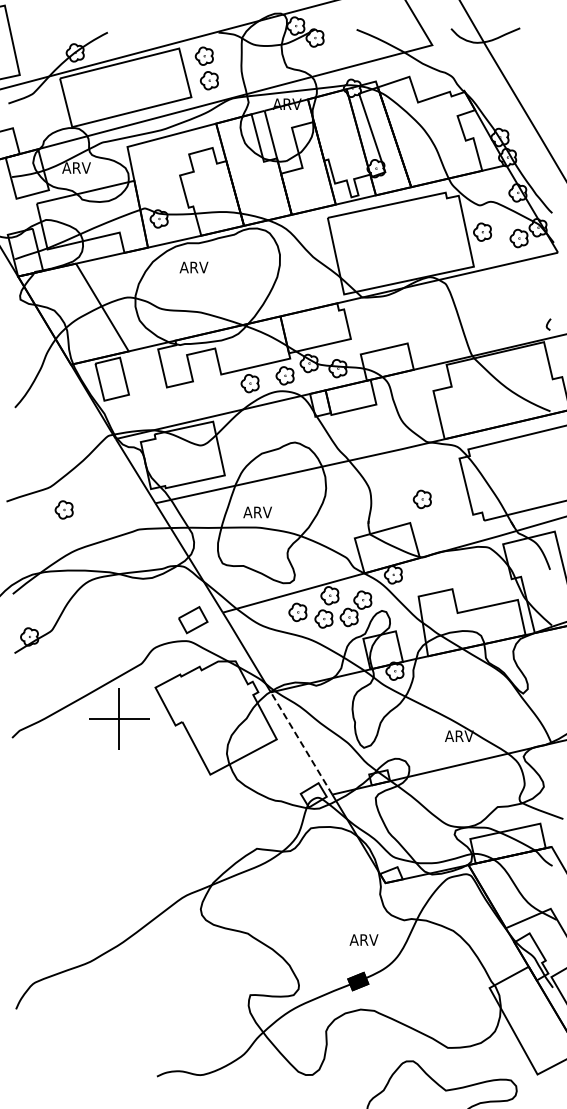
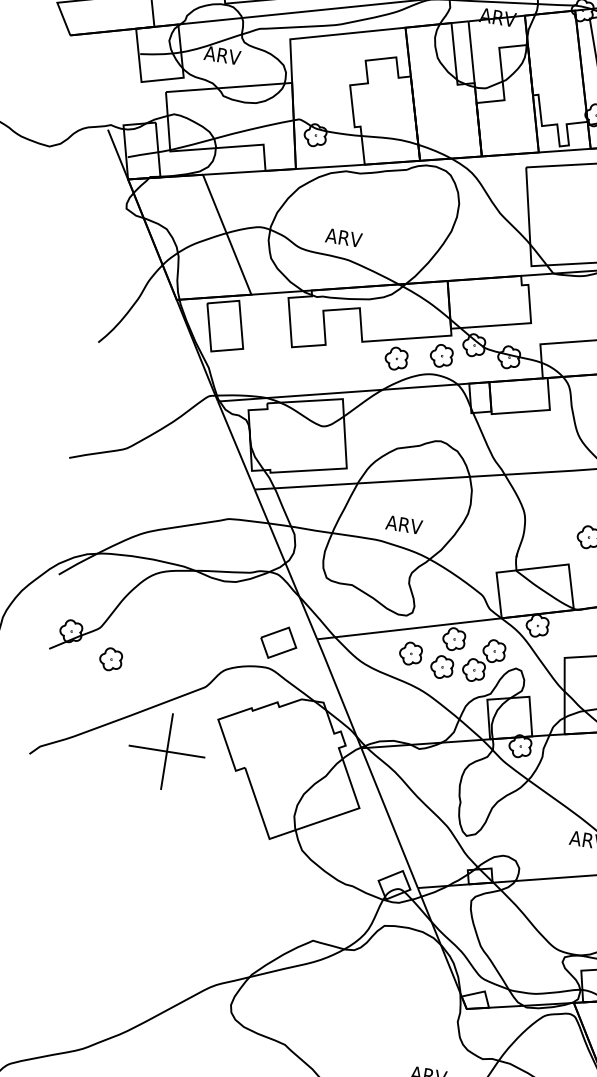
text: (193, 267) -> (343, 237), moved
part: (63, 509) -> (110, 658), moved
text: (257, 512) -> (403, 524), moved
line: (301, 743) -> (389, 818), dashed -> solid

